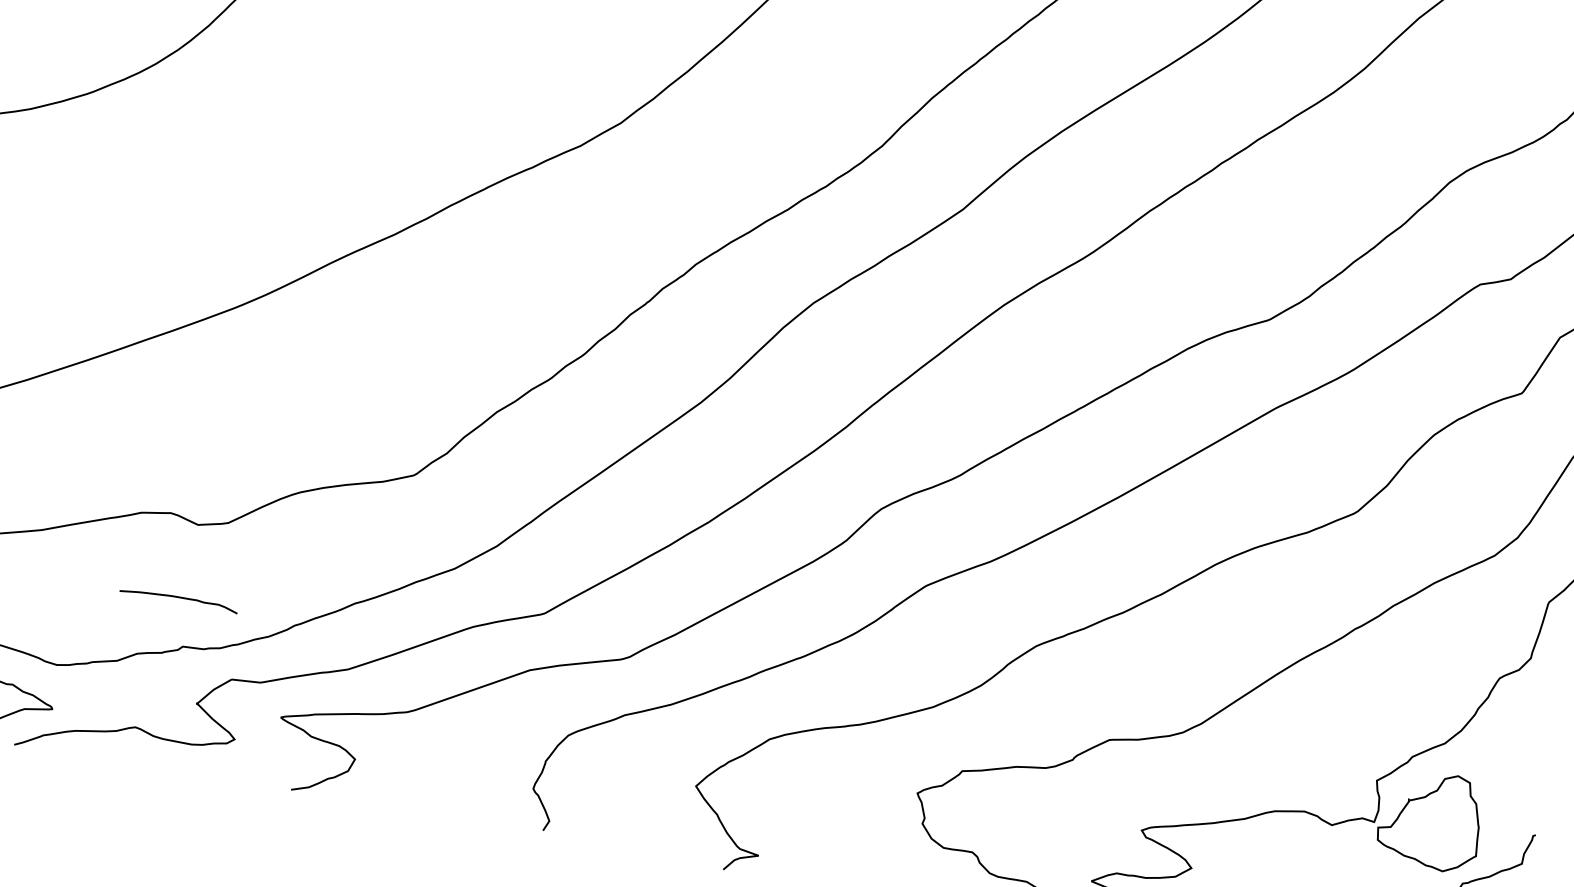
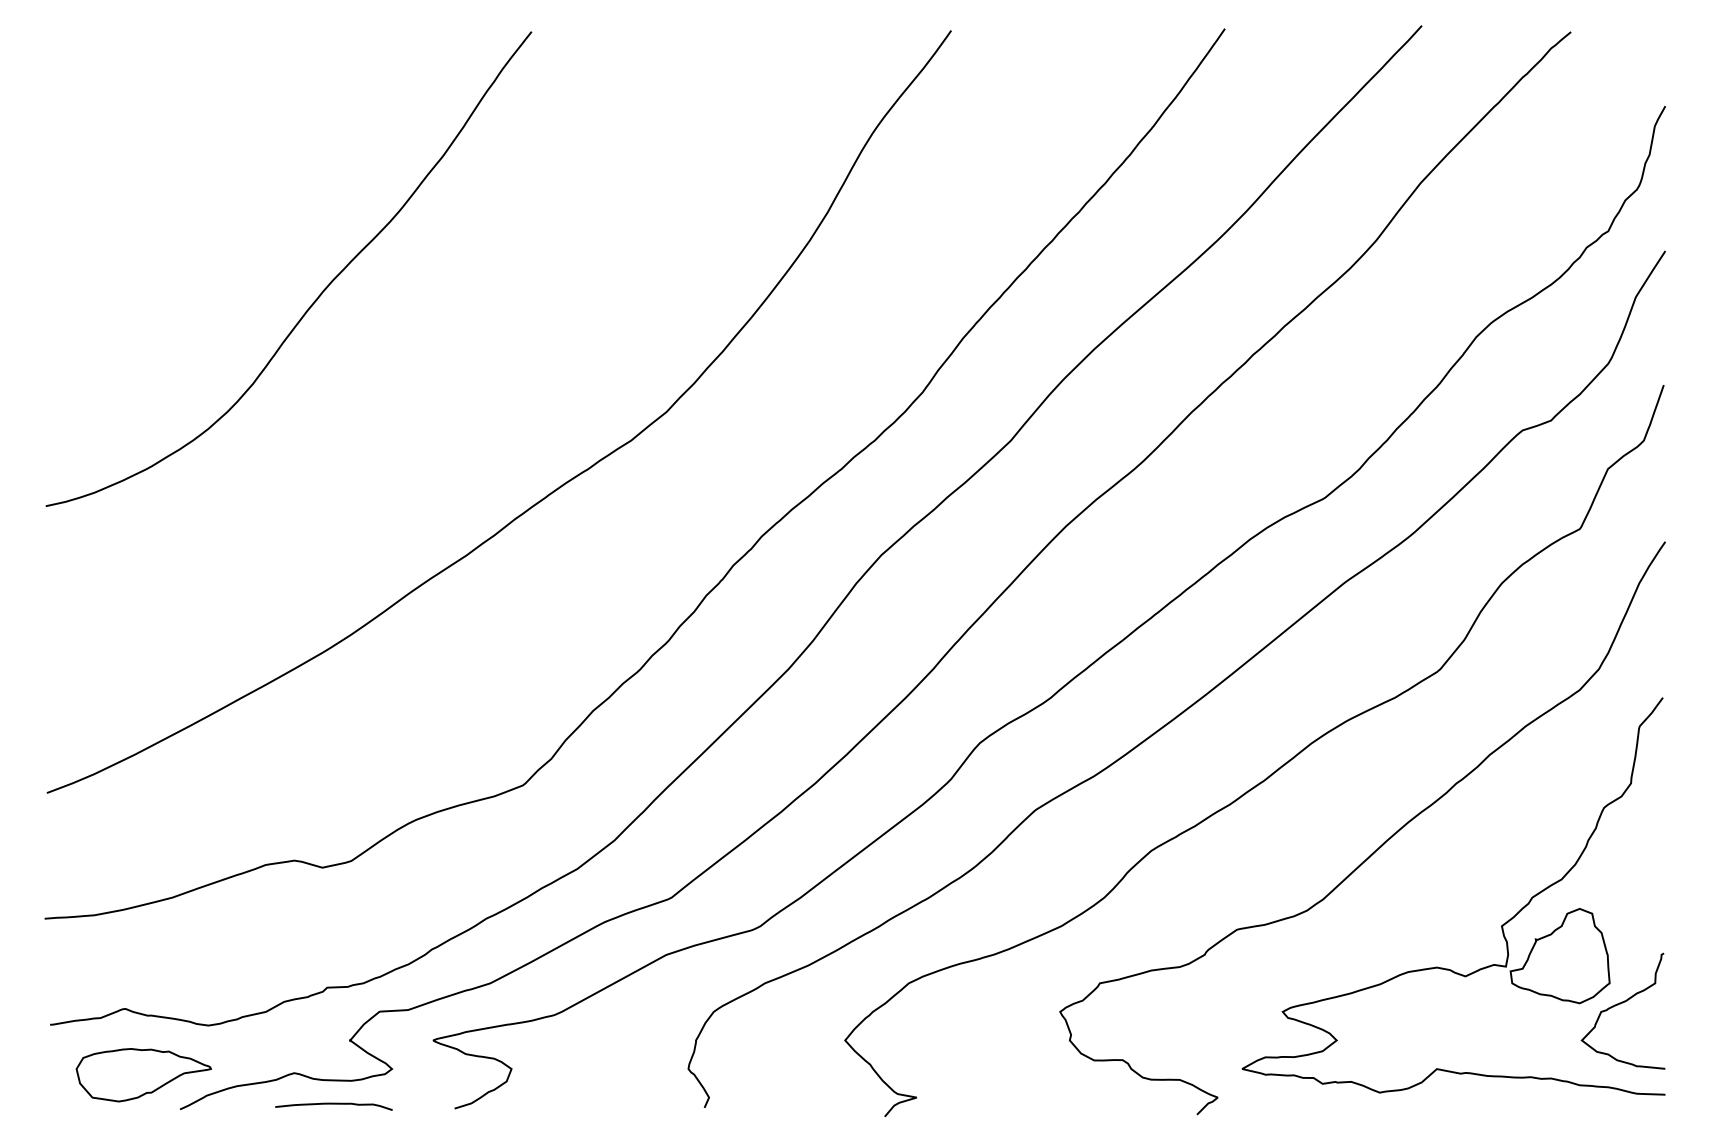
curve: (178, 598) -> (333, 1104), moved

